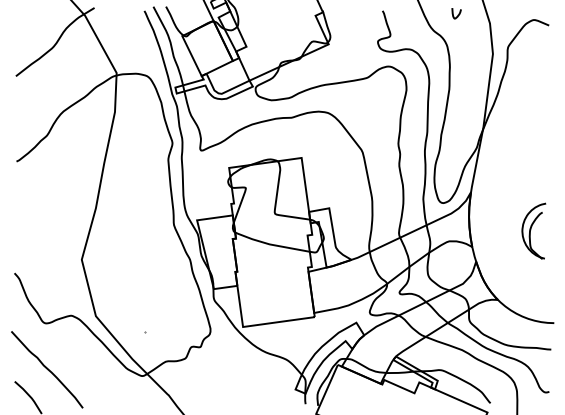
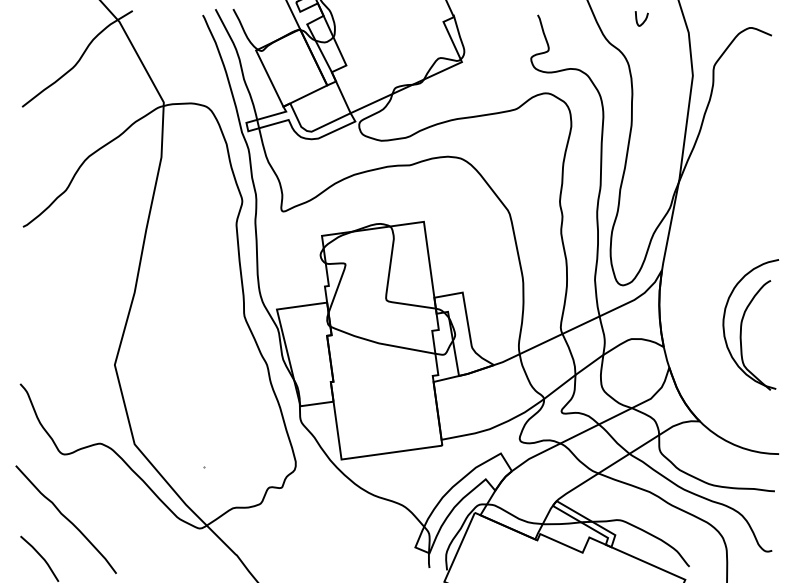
part: (533, 231) -> (749, 325), size x1.67

